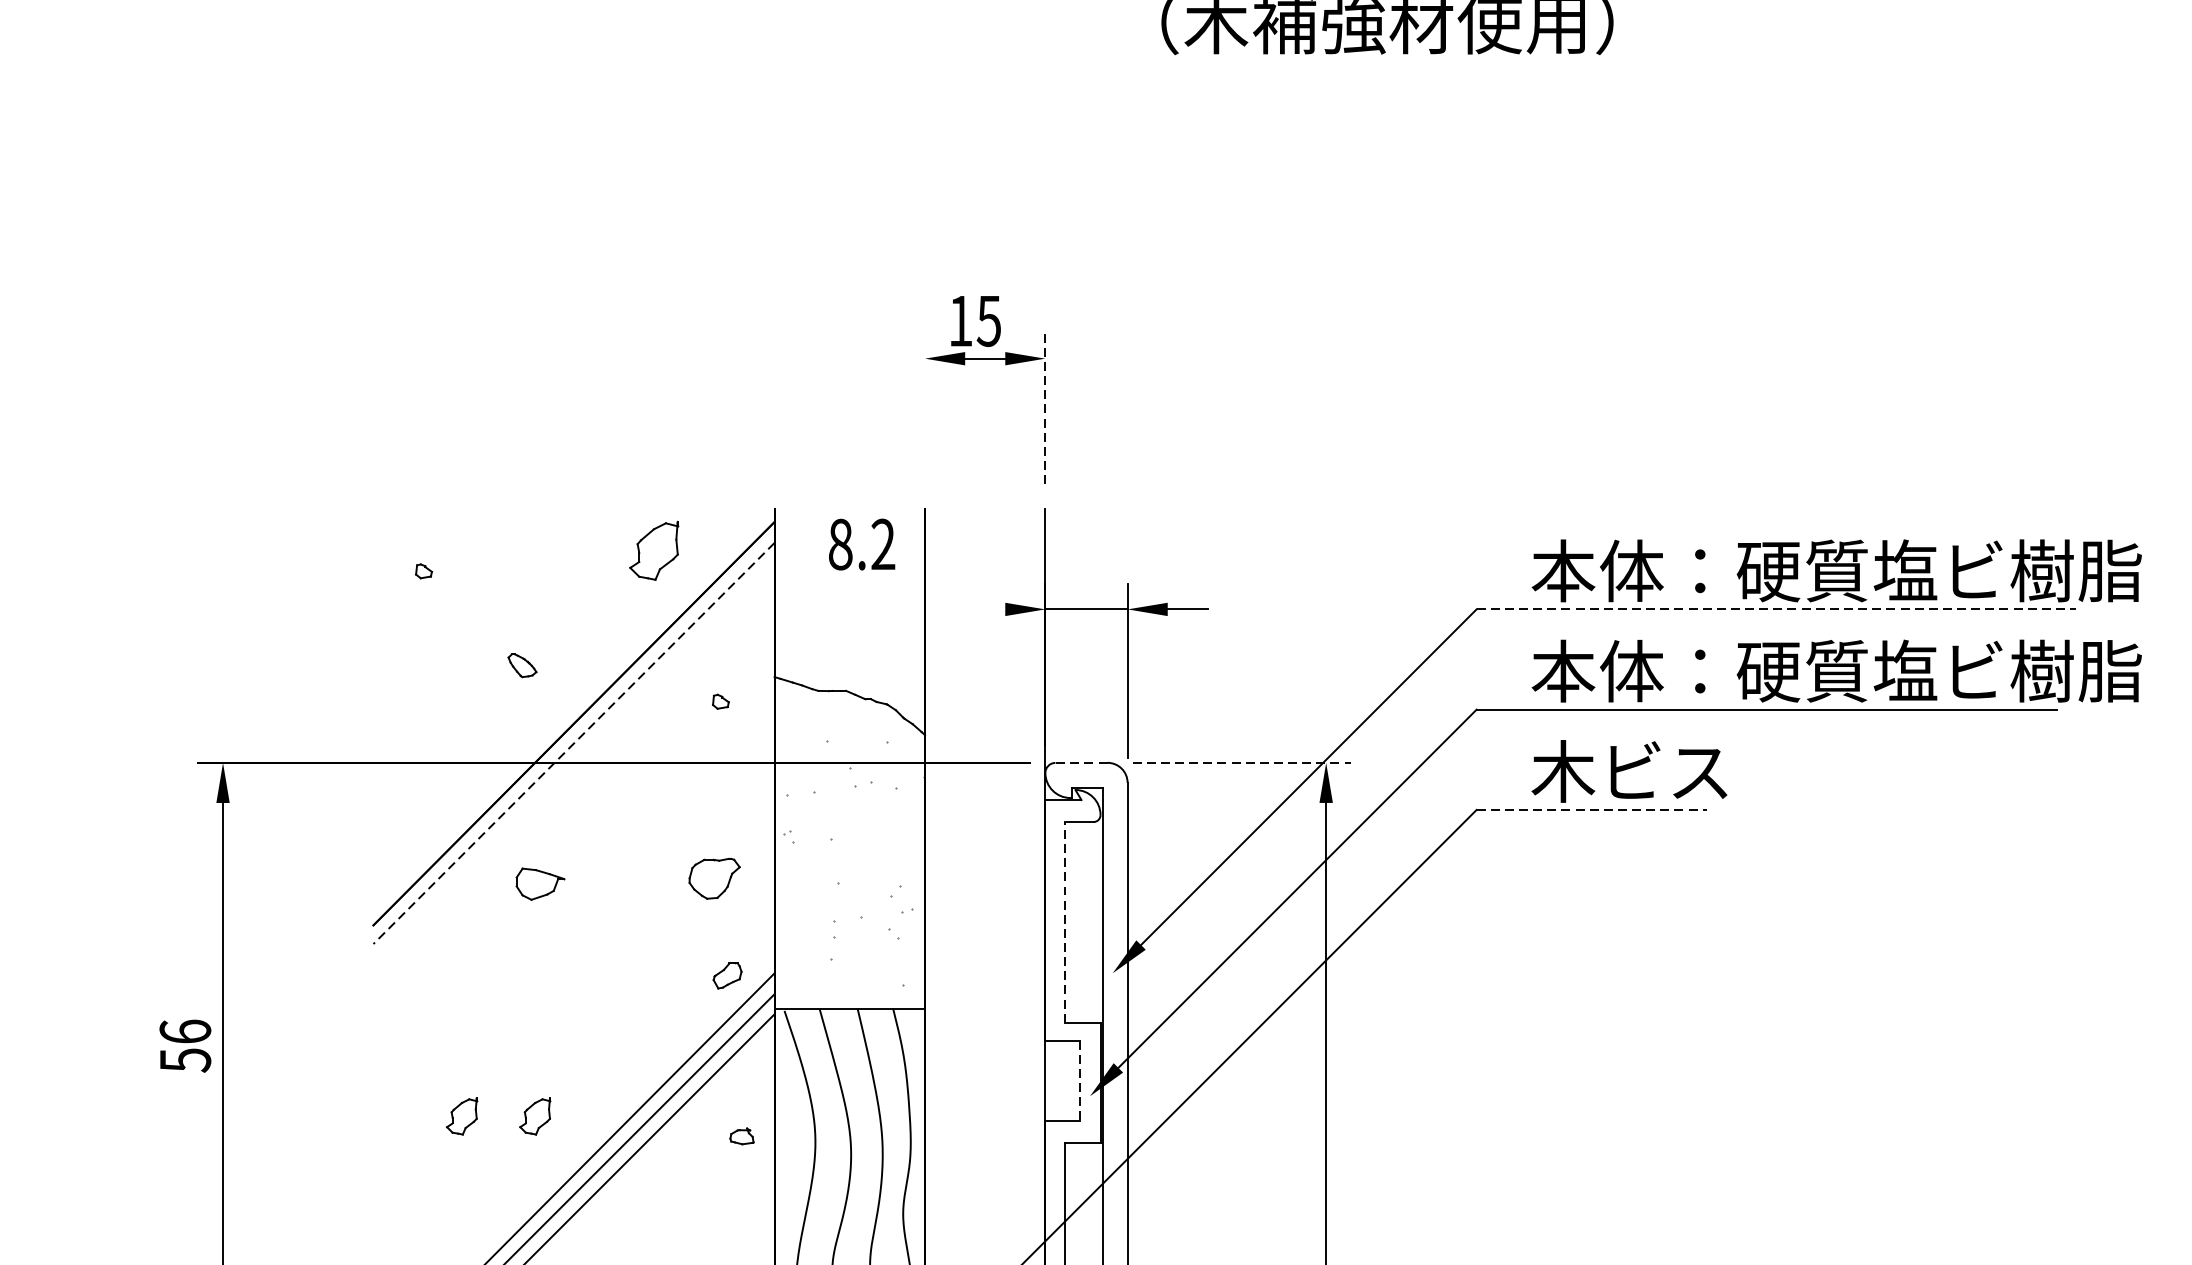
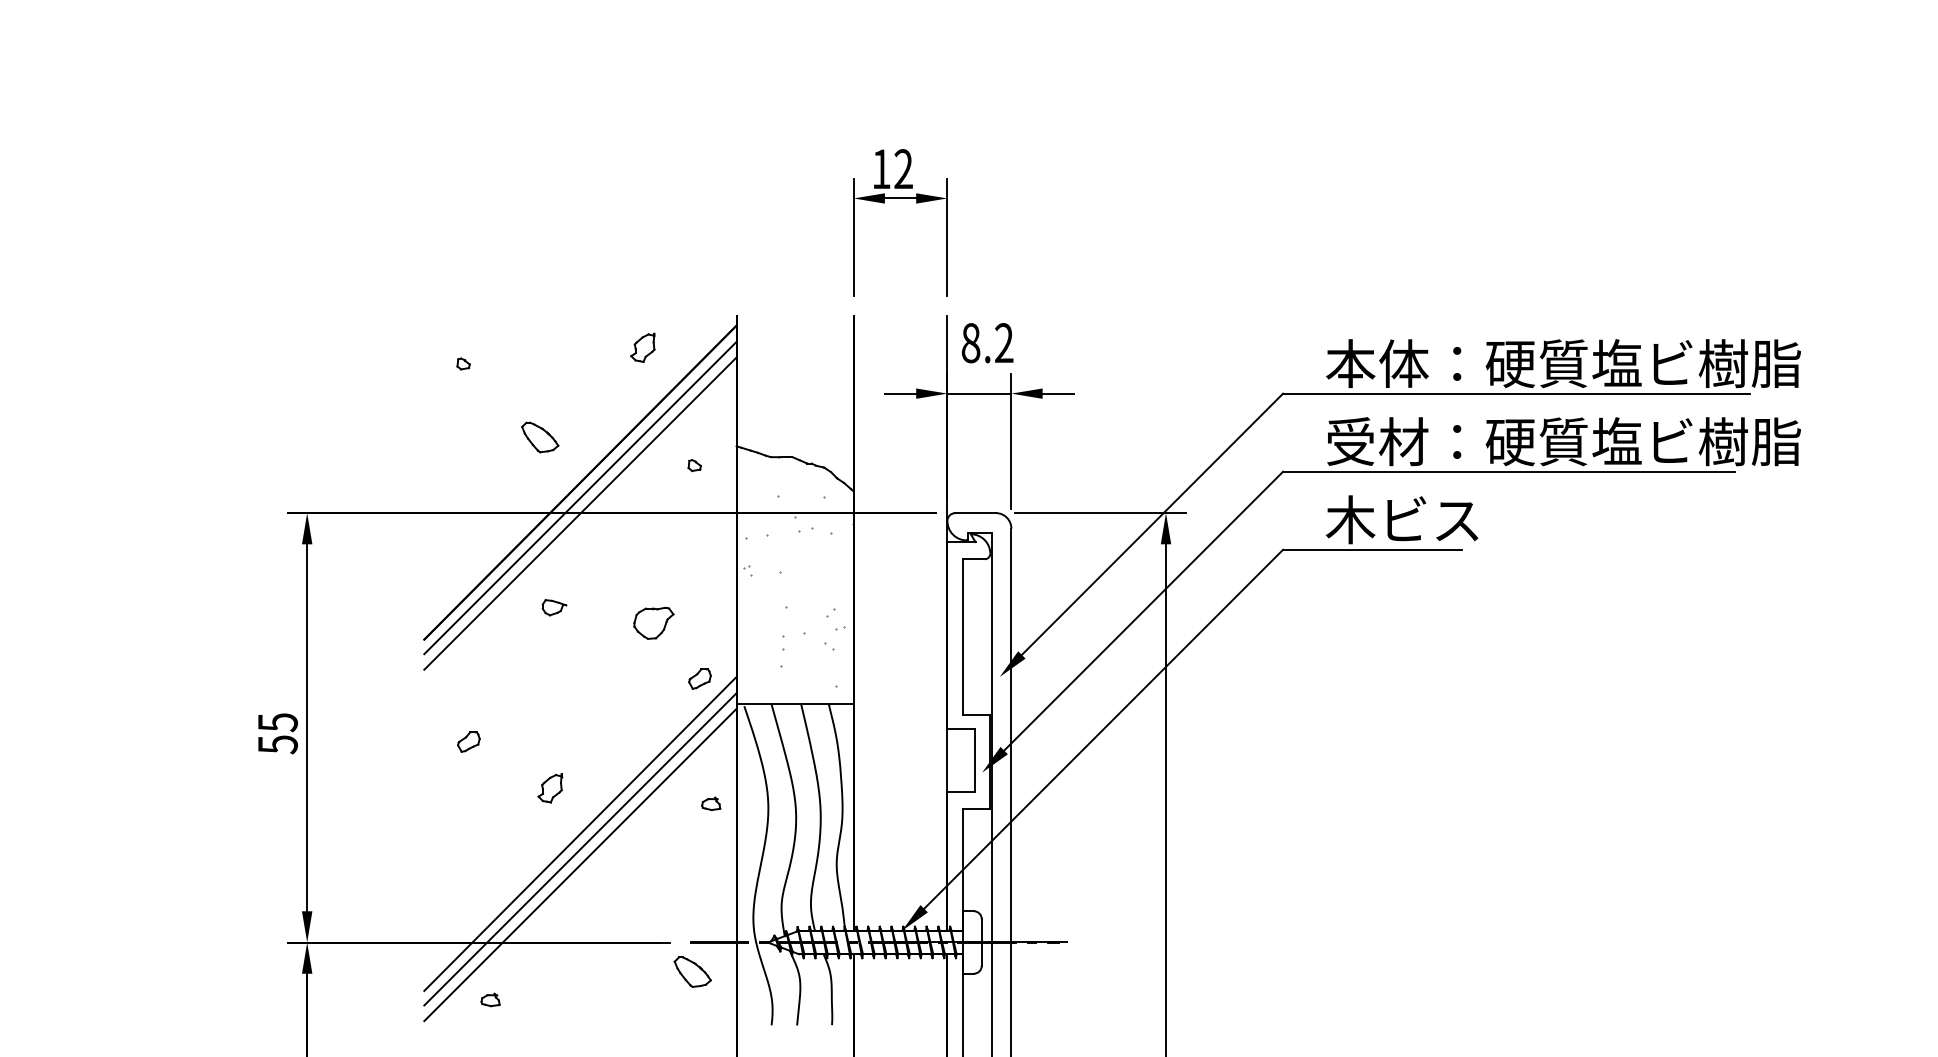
text: (989, 321) -> (903, 169), 15 -> 12
line: (924, 408) -> (853, 237), added
line: (1045, 408) -> (947, 237), dashed -> solid
text: (861, 544) -> (987, 343), moved
part: (653, 550) -> (642, 347), size x0.62
line: (985, 609) -> (900, 393), added
line: (1777, 609) -> (1517, 393), dashed -> solid
part: (522, 665) -> (540, 437), size x1.67
text: (1597, 670) -> (1377, 441), 本体：硬質塩ビ樹脂 -> 受材：硬質塩ビ樹脂
line: (574, 744) -> (580, 498), dashed -> solid
line: (574, 763) -> (580, 513), added
line: (1081, 763) -> (975, 513), dashed -> solid
line: (1242, 763) -> (1100, 513), dashed -> solid
line: (1591, 809) -> (1372, 549), dashed -> solid
part: (714, 877) -> (653, 622), moved
part: (540, 884) -> (554, 607), size x0.62
line: (1066, 921) -> (963, 636), dashed -> solid
text: (184, 1031) -> (277, 722), 56 -> 55
part: (430, 1056) -> (468, 741), added
line: (1080, 1081) -> (974, 761), dashed -> solid
part: (462, 1116) -> (493, 788), removed

